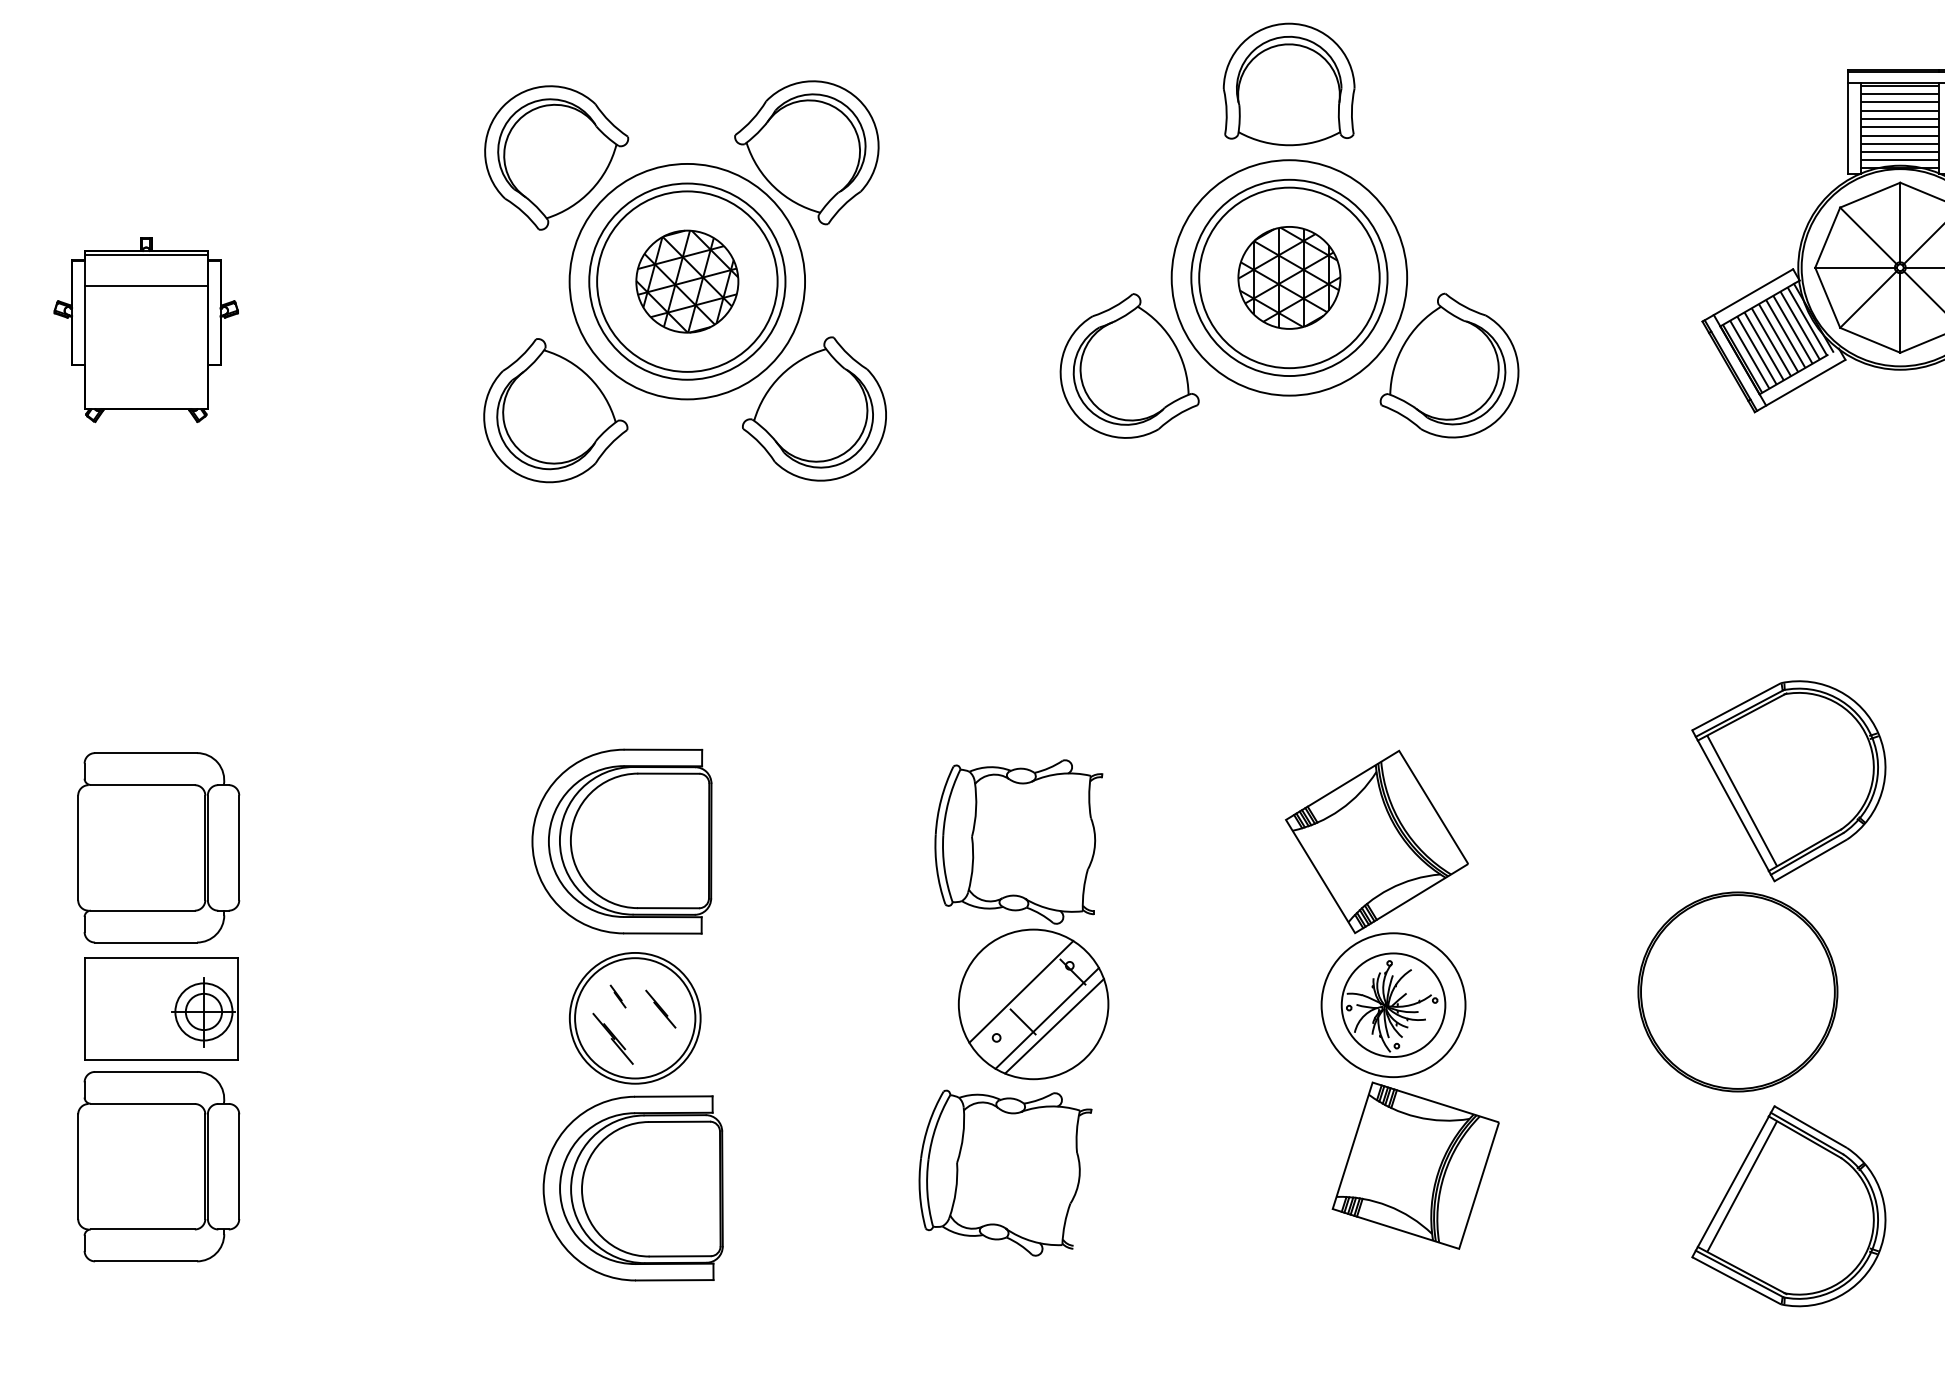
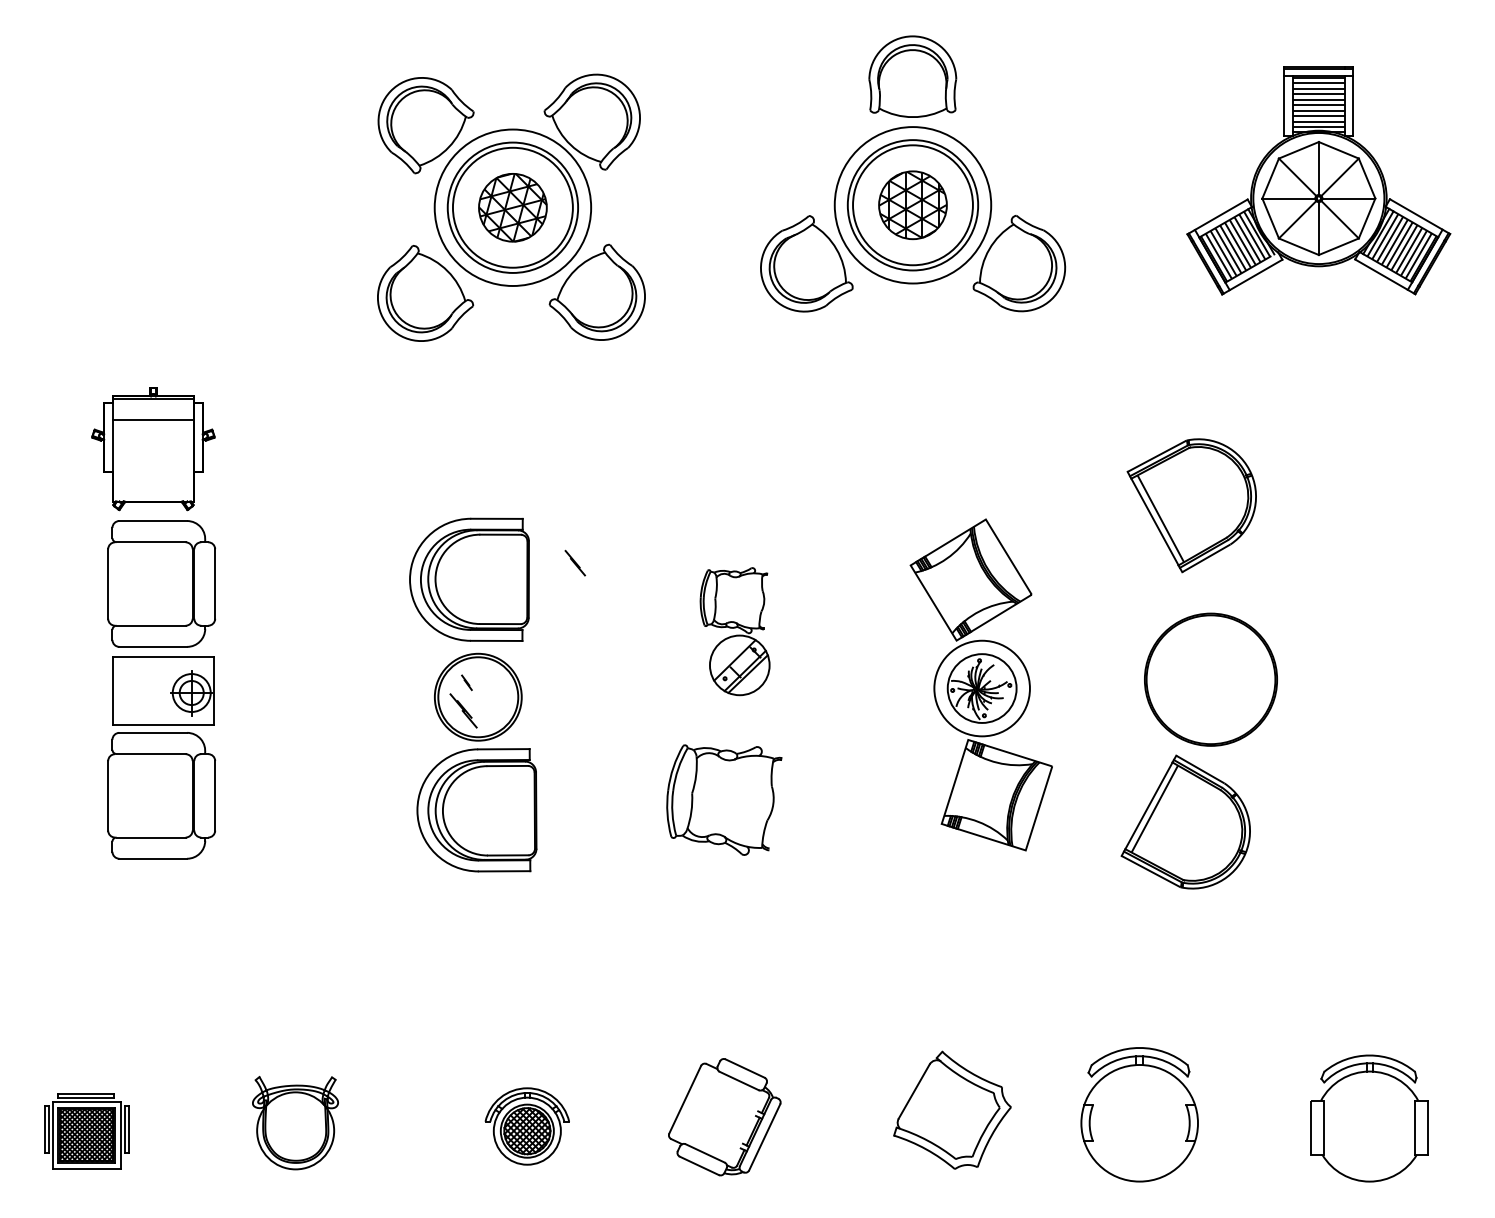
part: (146, 330) -> (153, 449), moved
part: (1788, 780) -> (1191, 505), moved
part: (1020, 919) -> (734, 631), size x0.6
line: (659, 1008) -> (574, 562), moved
part: (1788, 1205) -> (1185, 821), moved

